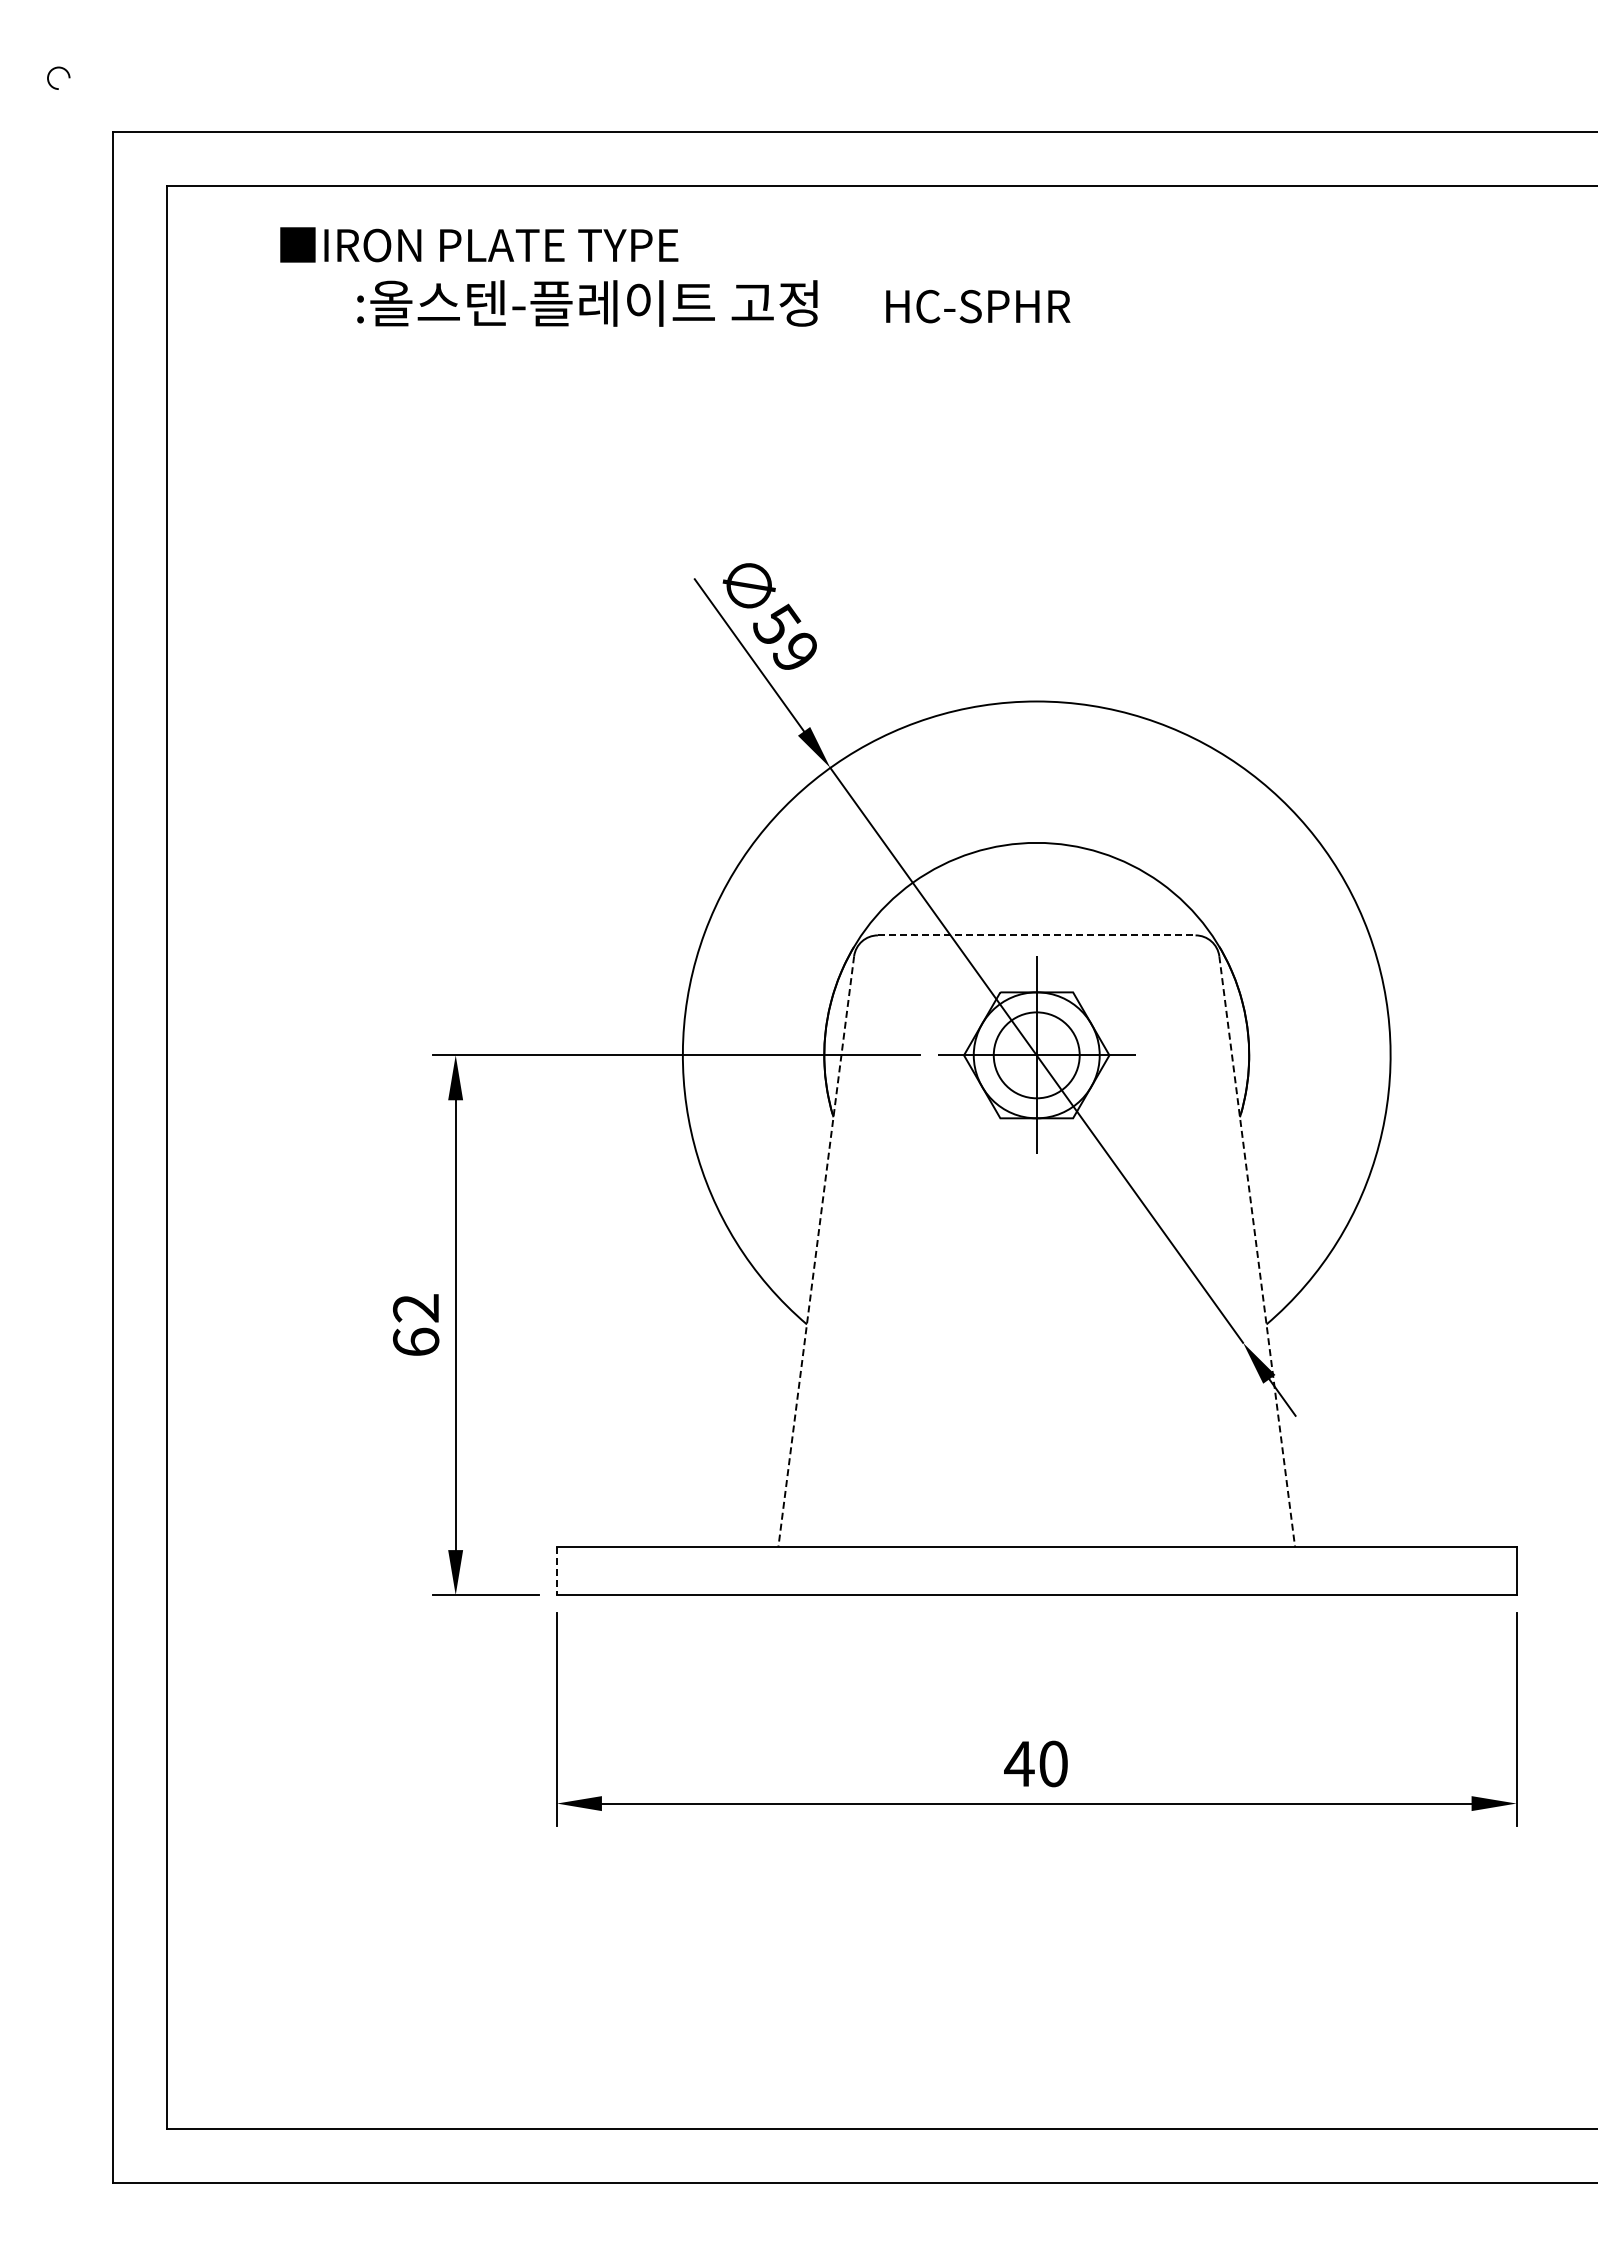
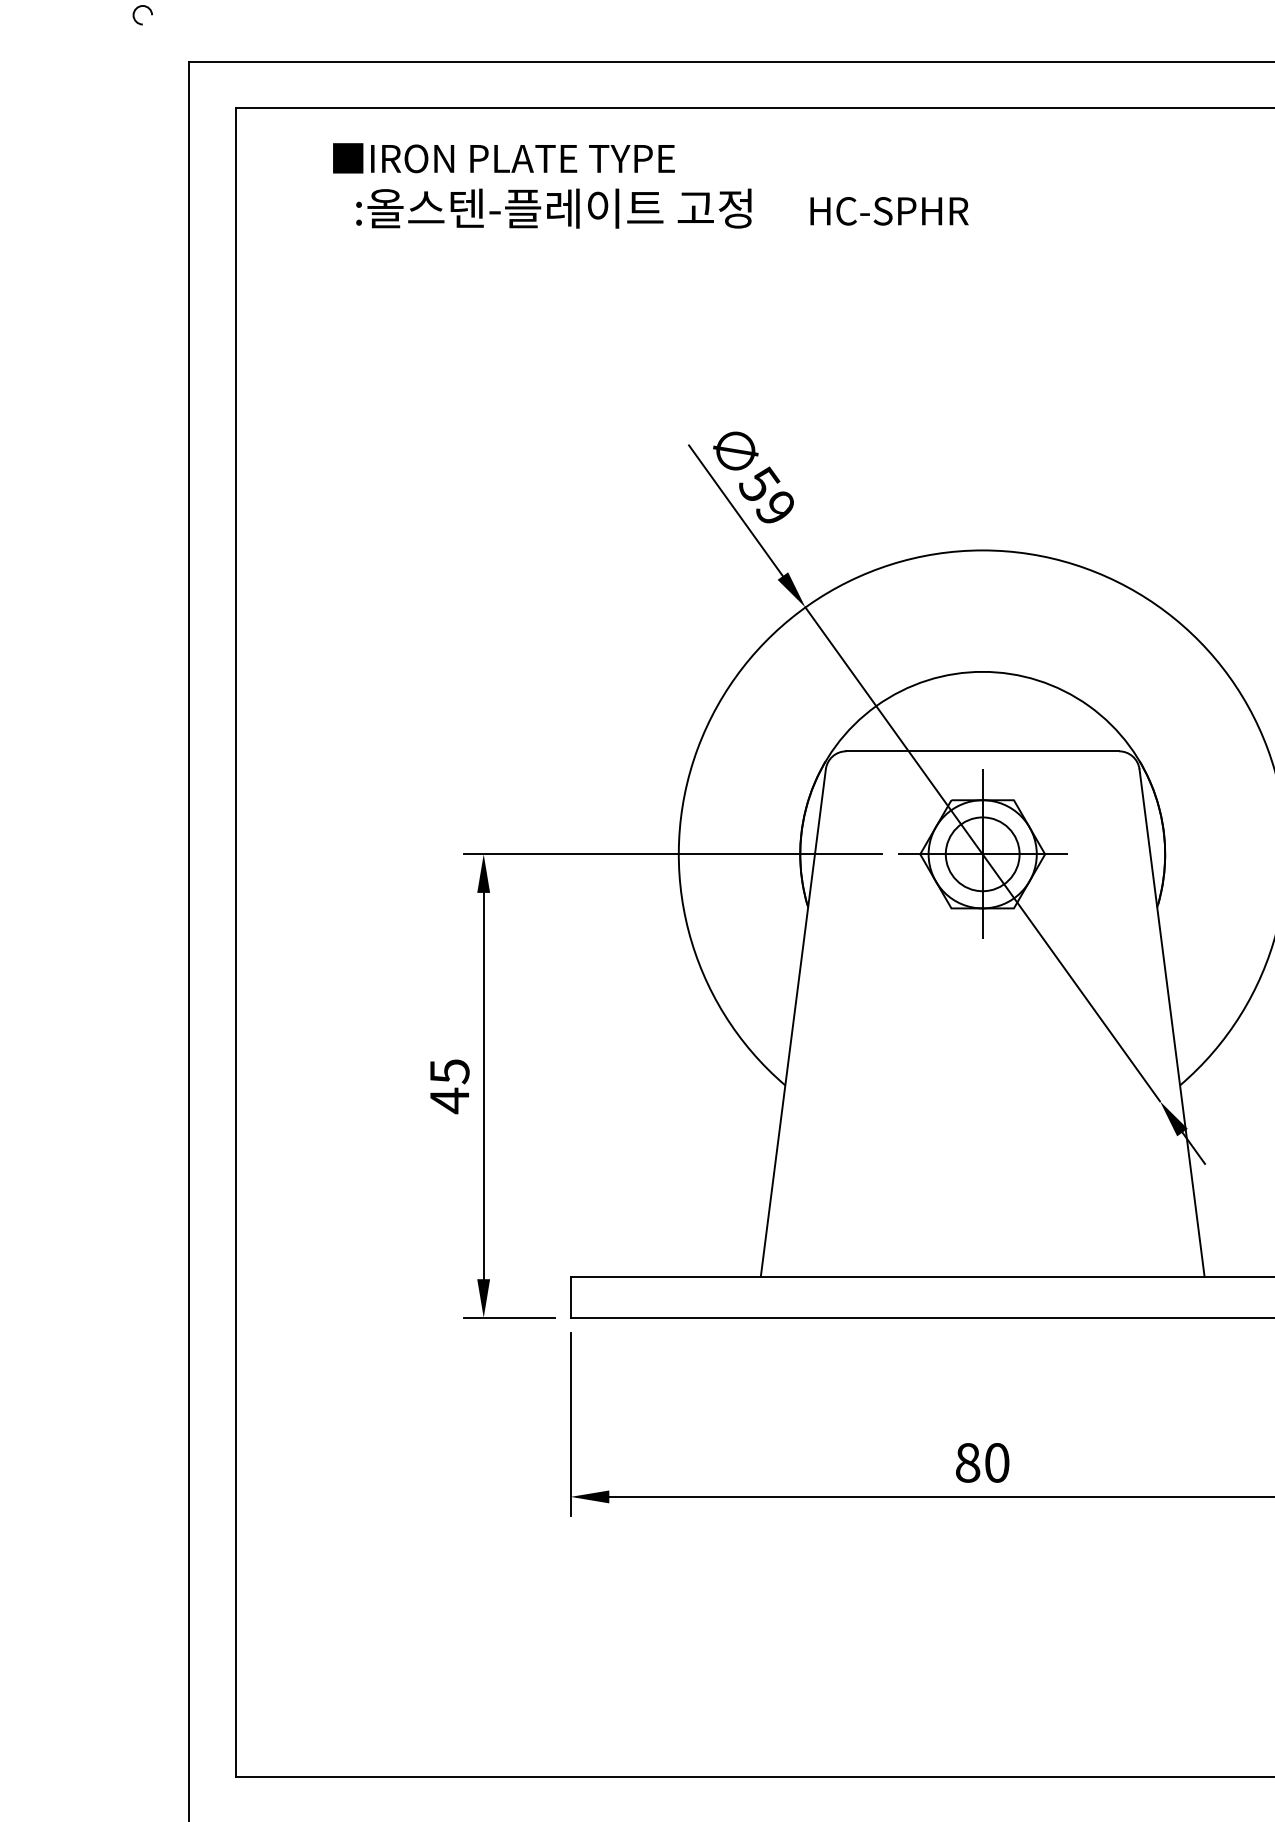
text: (713, 303) -> (662, 208), moved
line: (1036, 935) -> (982, 751), dashed -> solid
line: (816, 1251) -> (793, 1022), dashed -> solid
line: (1257, 1251) -> (1172, 1022), dashed -> solid
text: (416, 1325) -> (450, 1086), 62 -> 45
line: (556, 1571) -> (570, 1297), dashed -> solid
text: (1019, 1763) -> (967, 1462), 40 -> 80

